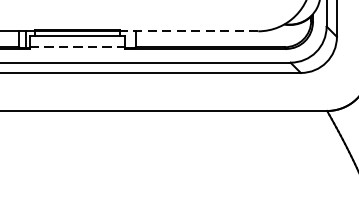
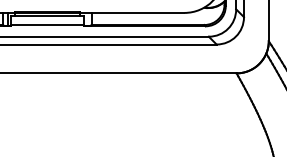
line: (188, 30) -> (131, 12), dashed -> solid
line: (77, 47) -> (47, 25), dashed -> solid

